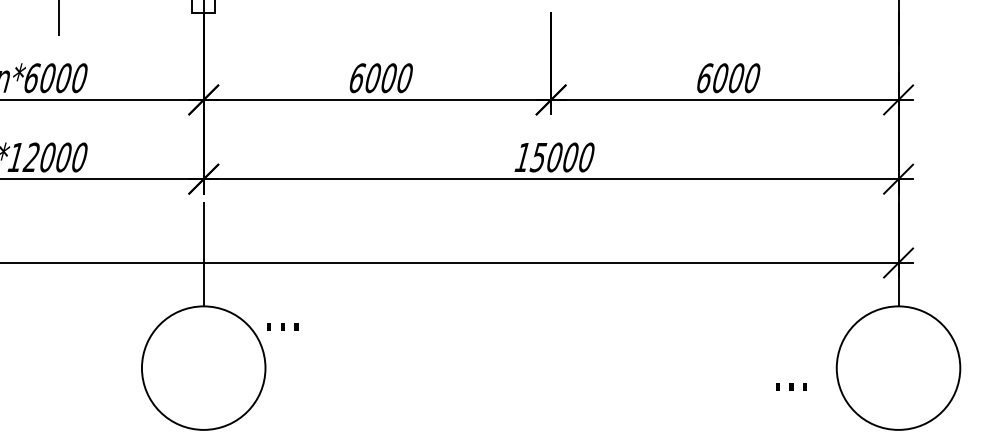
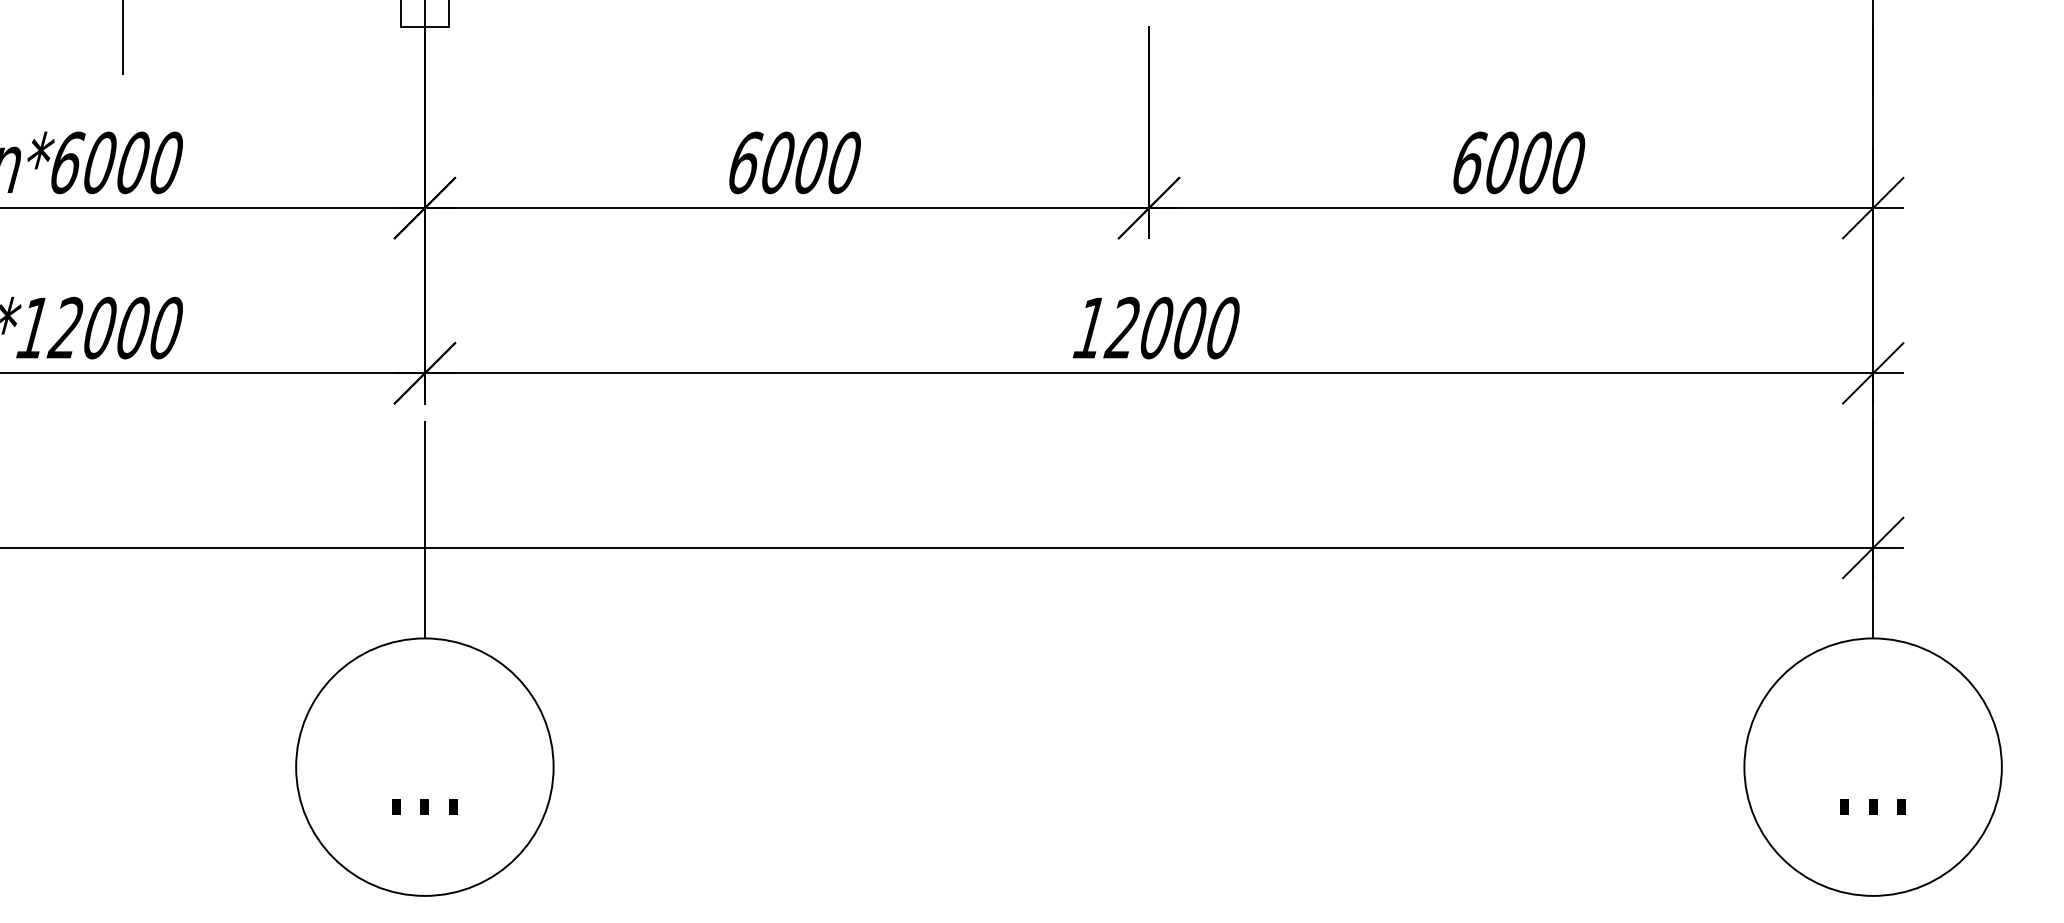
text: (538, 157) -> (1122, 328), 15000 -> 12000
text: (282, 326) -> (424, 805), moved
text: (791, 386) -> (1873, 805), moved

